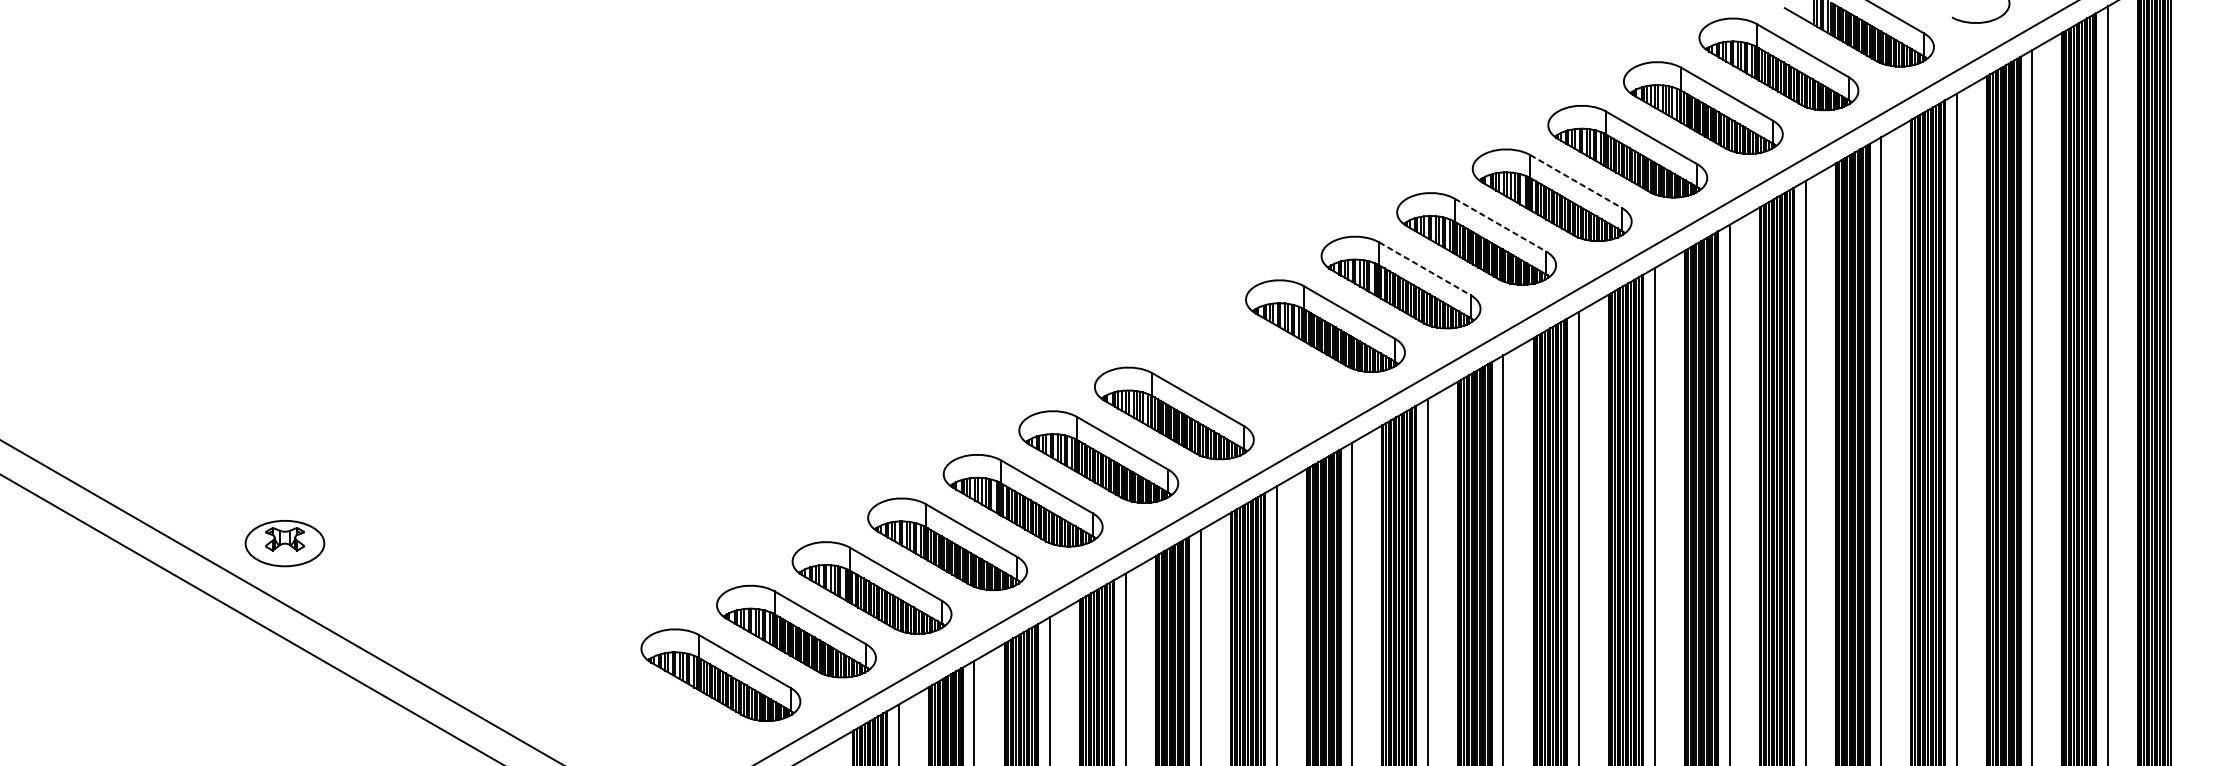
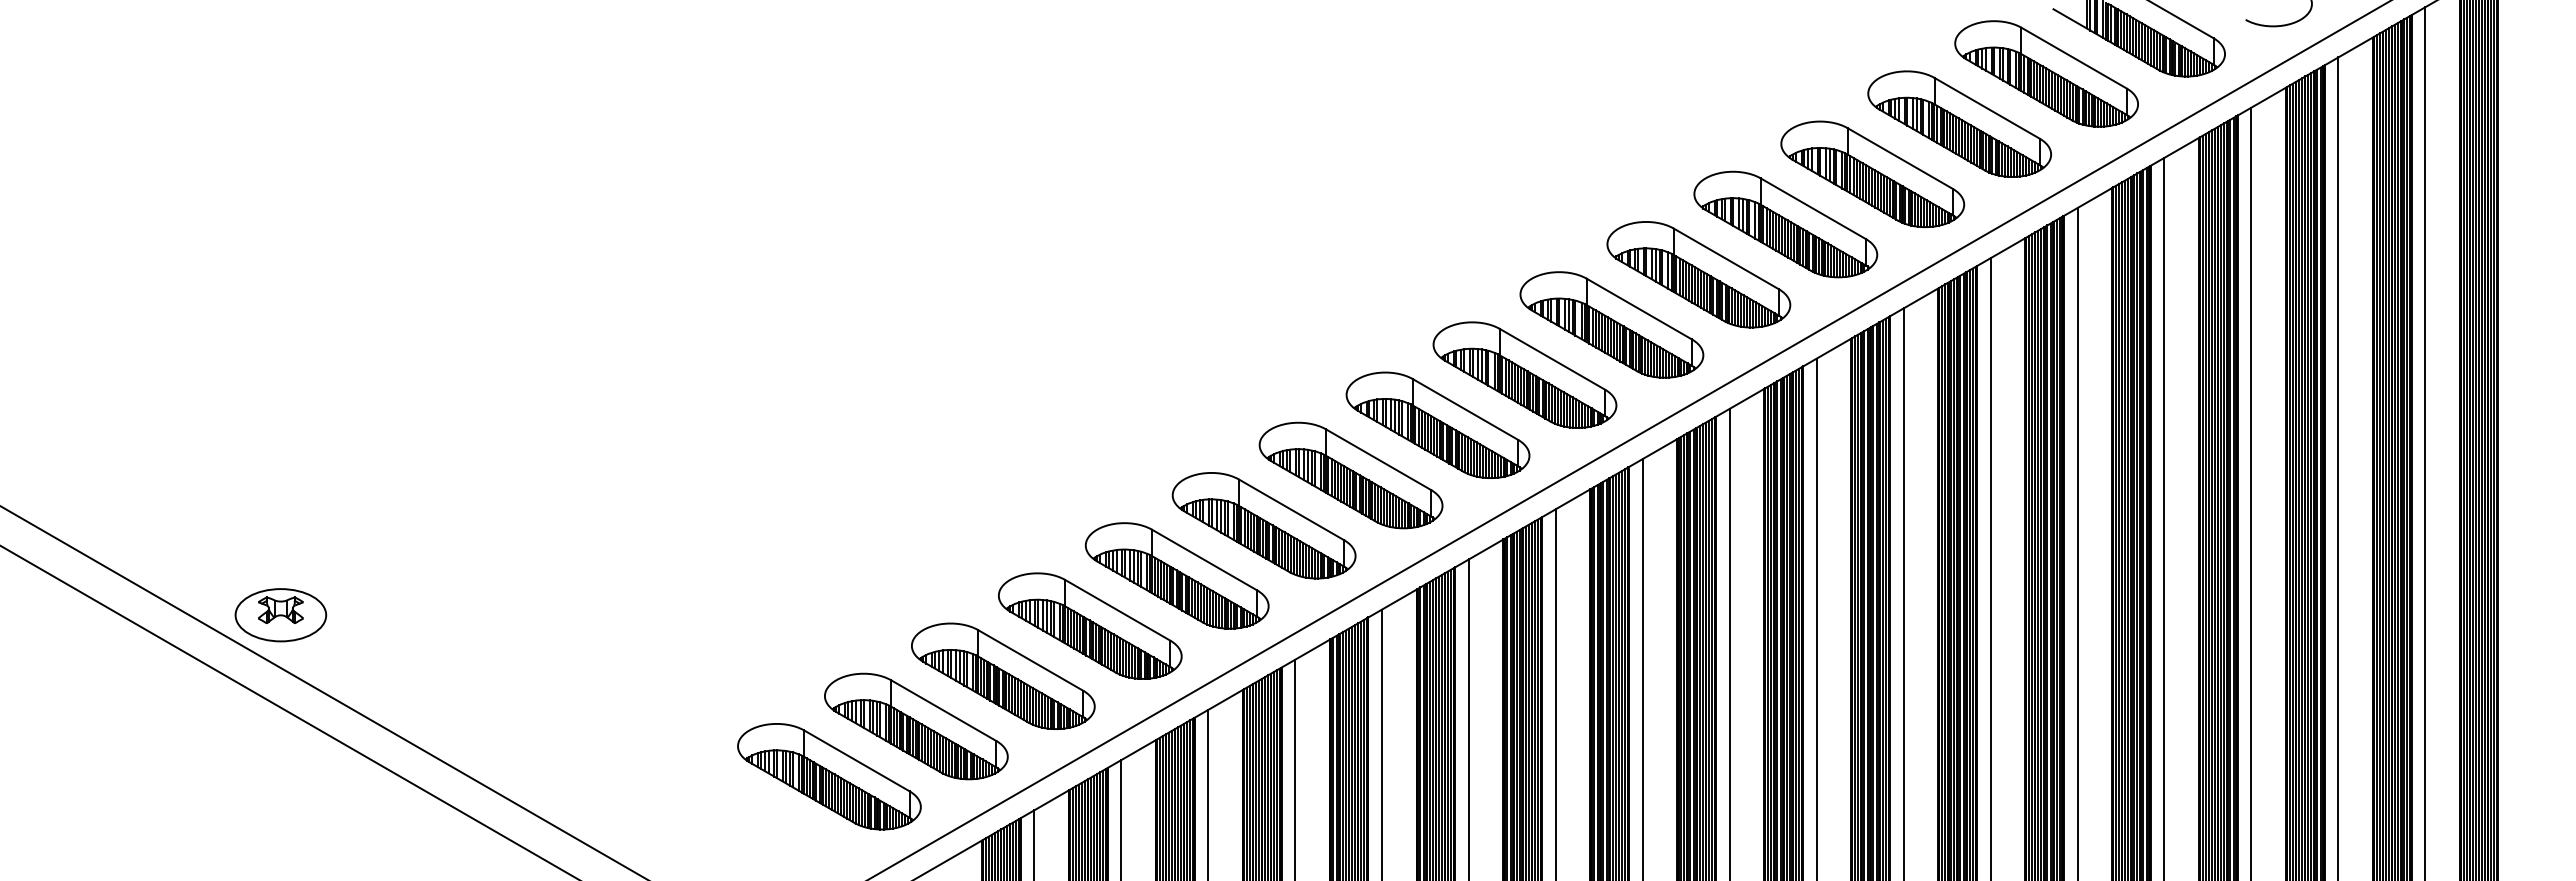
line: (1576, 181) -> (1813, 208), dashed -> solid
line: (1500, 224) -> (1726, 258), dashed -> solid
line: (1425, 269) -> (1639, 309), dashed -> solid
part: (1249, 369) -> (1437, 424), added
part: (284, 543) -> (280, 615), moved

